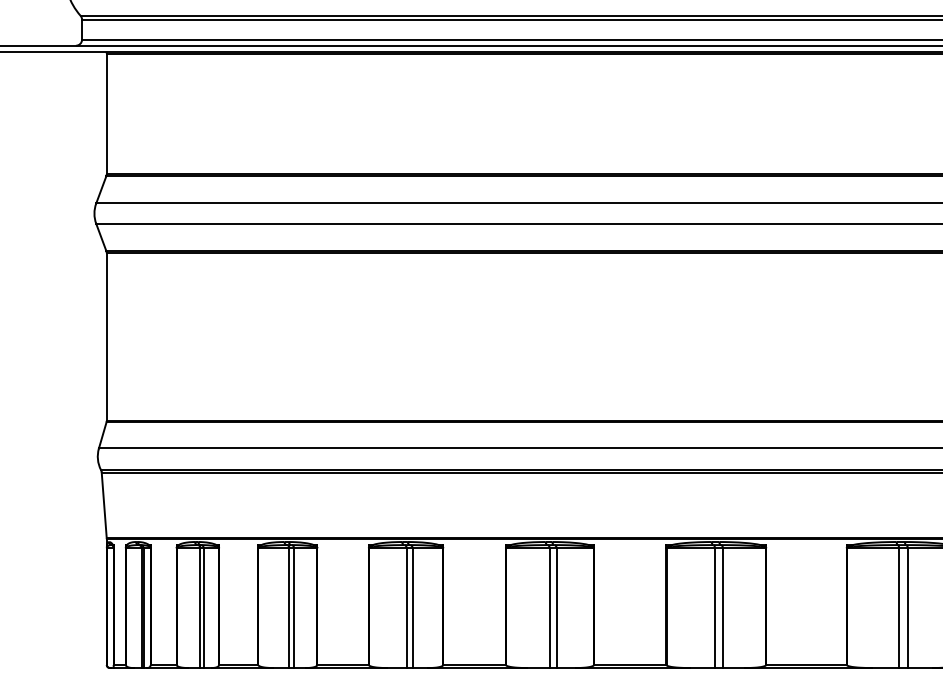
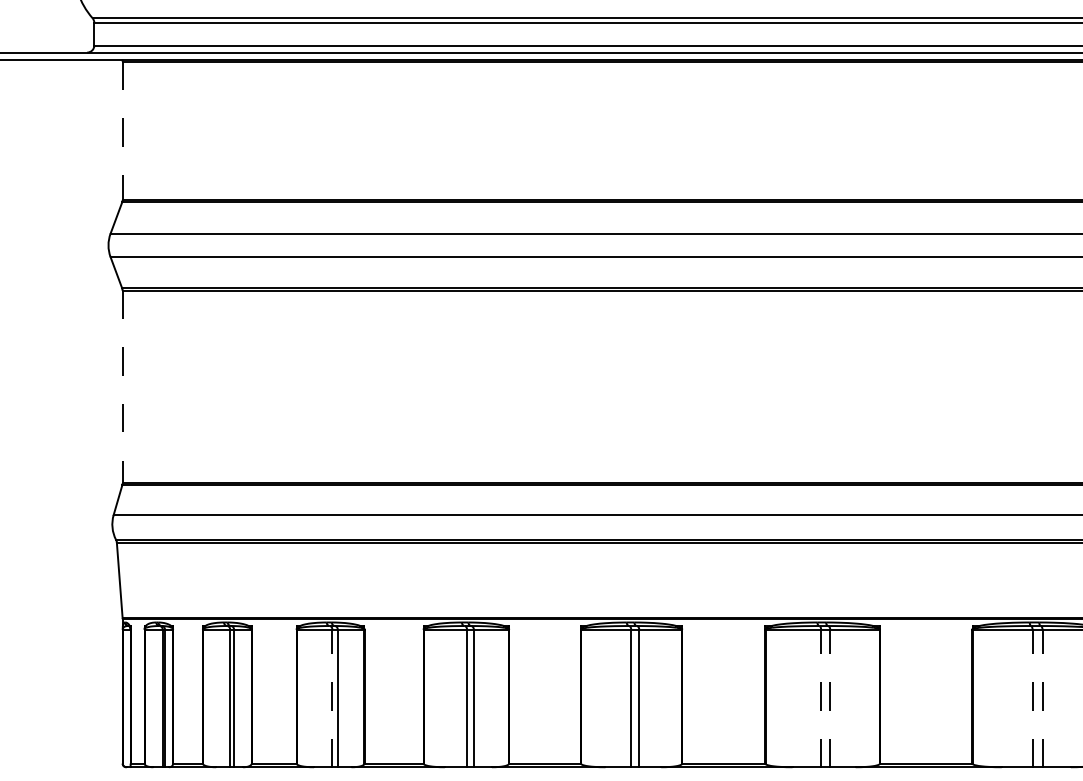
line: (106, 114) -> (122, 131), solid -> dashed
line: (106, 337) -> (122, 387), solid -> dashed
line: (289, 608) -> (332, 698), solid -> dashed
line: (715, 608) -> (821, 698), solid -> dashed
line: (723, 608) -> (830, 698), solid -> dashed
line: (899, 608) -> (1032, 698), solid -> dashed
line: (907, 608) -> (1042, 698), solid -> dashed

